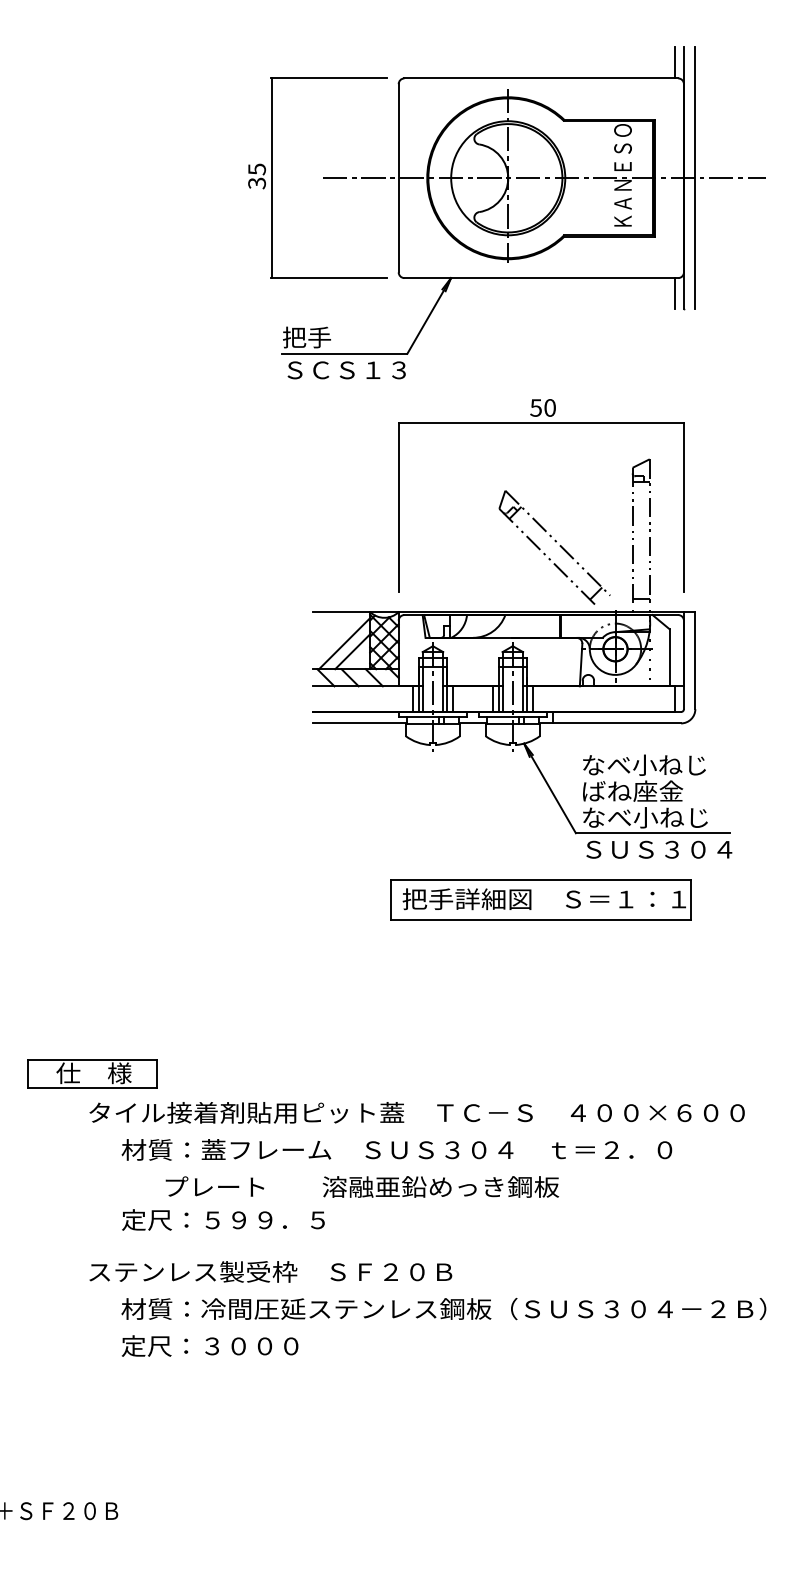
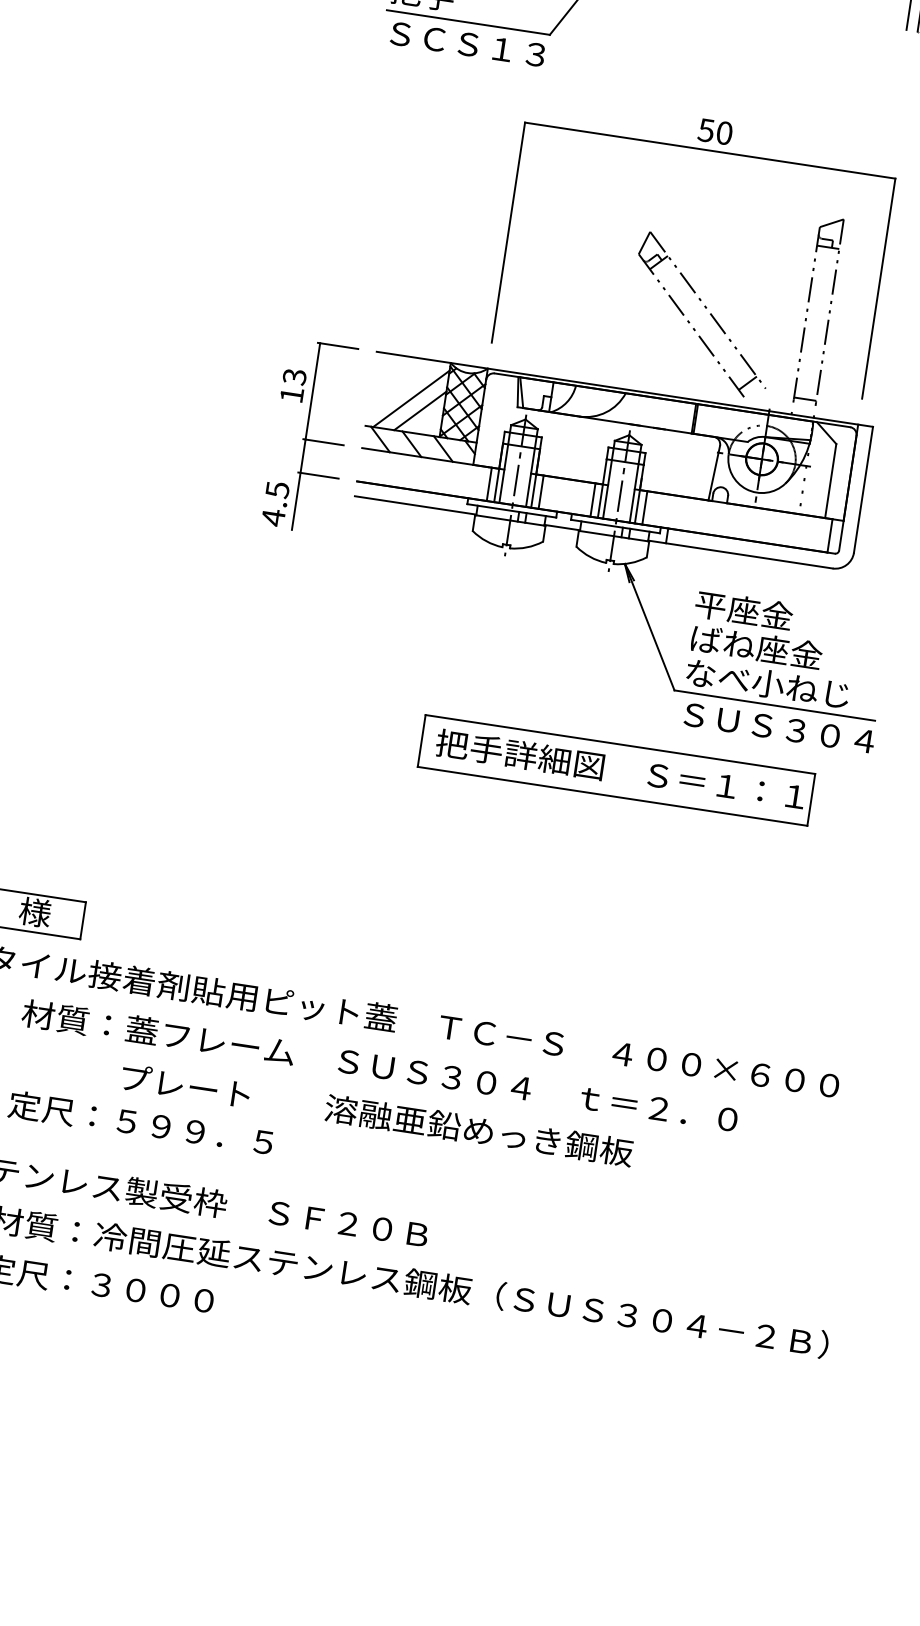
part: (272, 683) -> (309, 436), added
text: (643, 764) -> (775, 614), なべ小ねじ -> 平座金
text: (362, 1186) -> (377, 1114), moved

